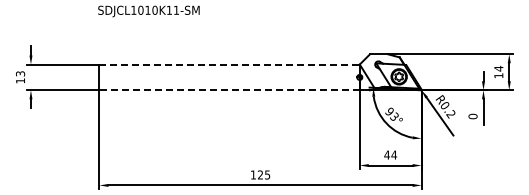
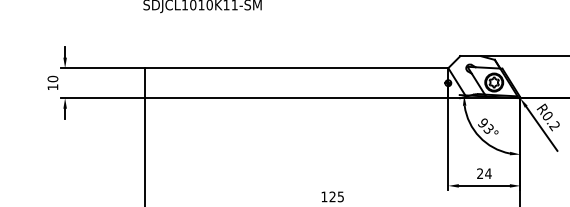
line: (230, 64) -> (297, 68), dashed -> solid
text: (20, 73) -> (52, 78), 13 -> 10
line: (229, 90) -> (296, 98), dashed -> solid
text: (386, 154) -> (479, 173), 44 -> 24

